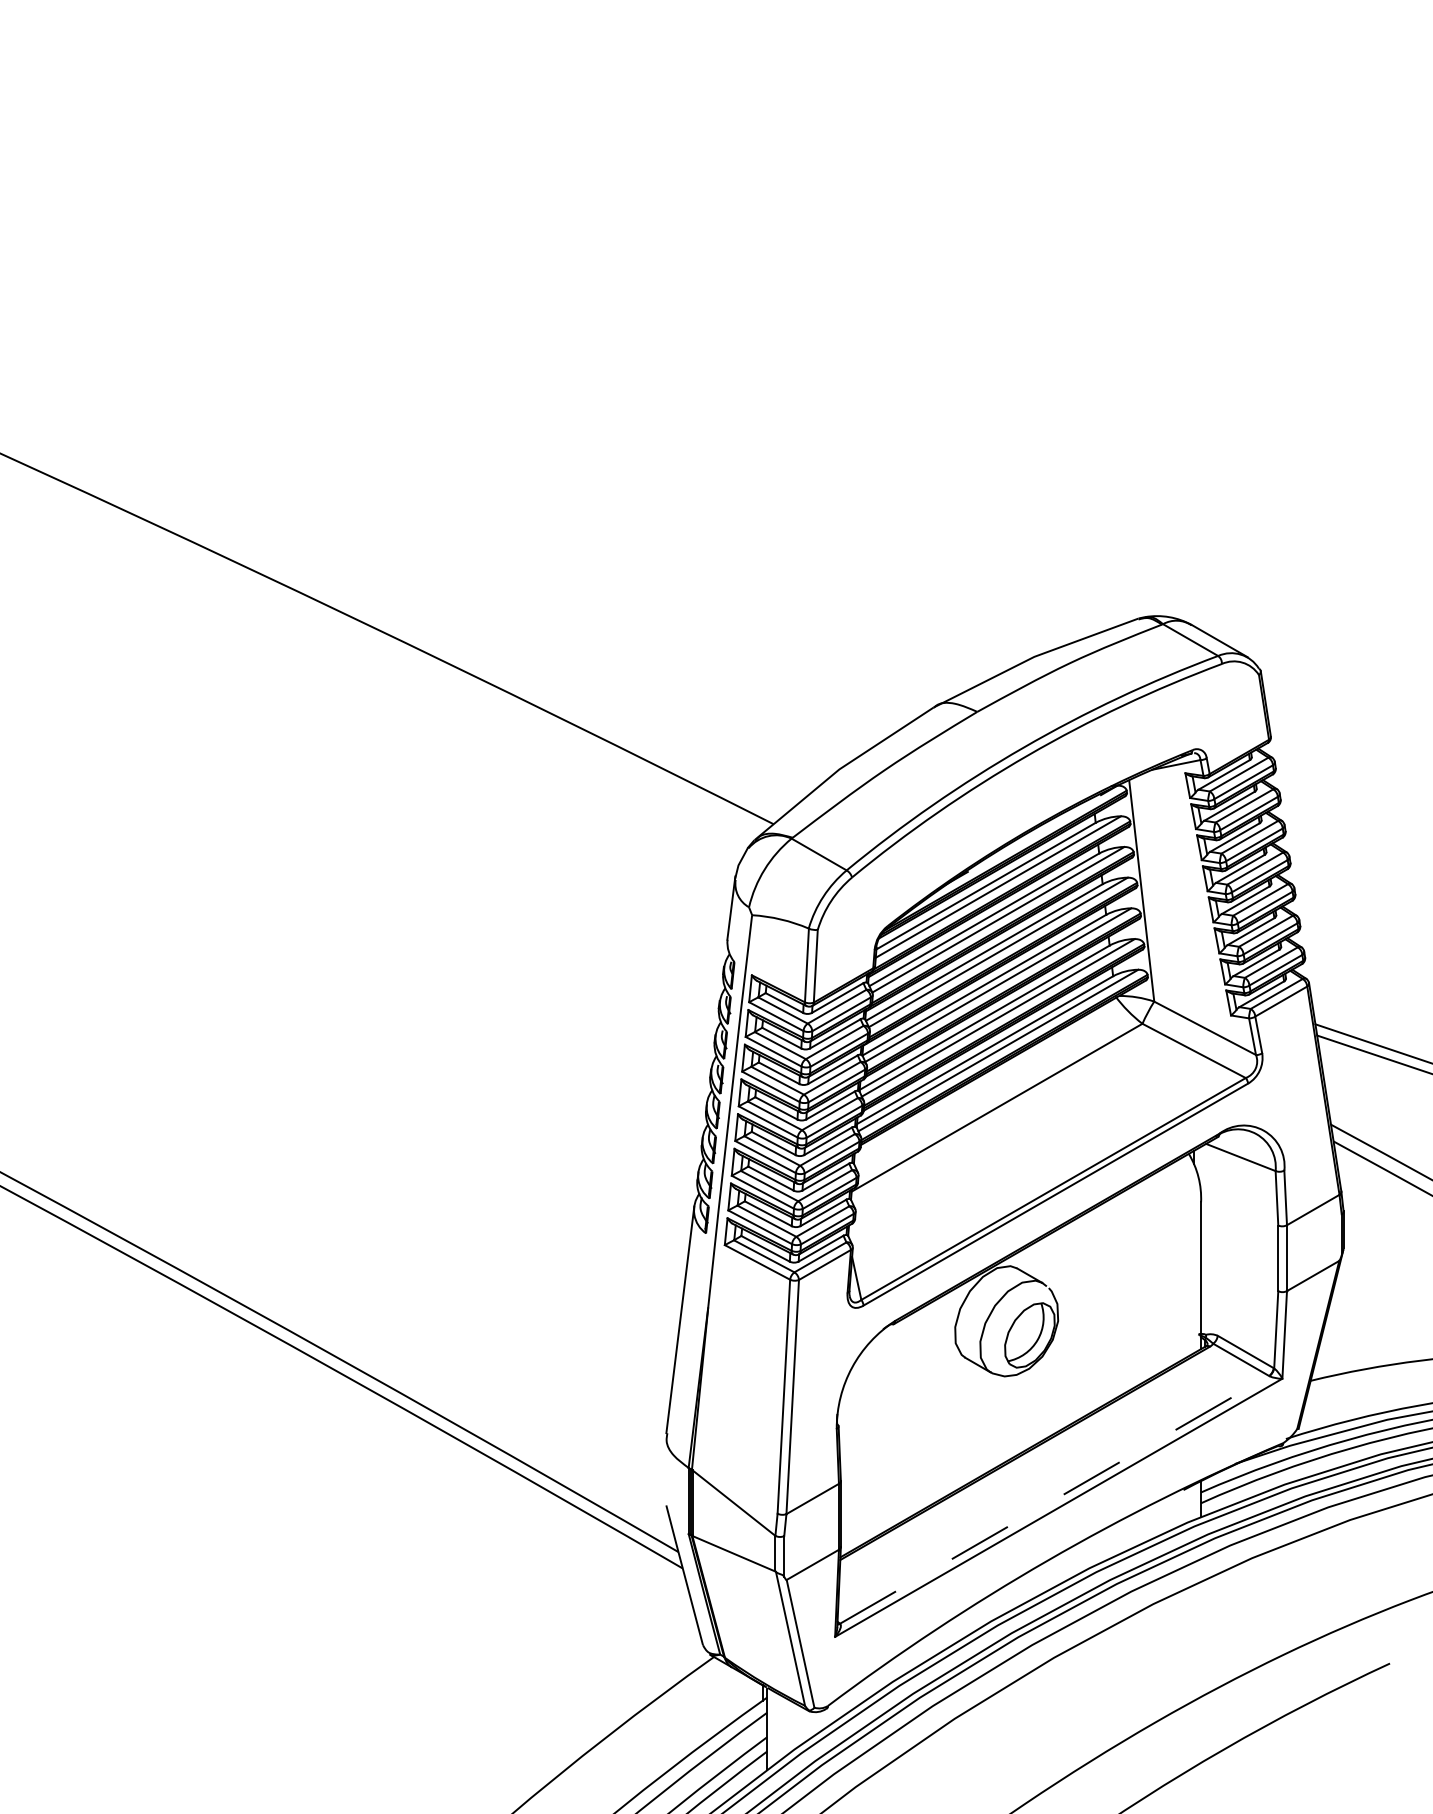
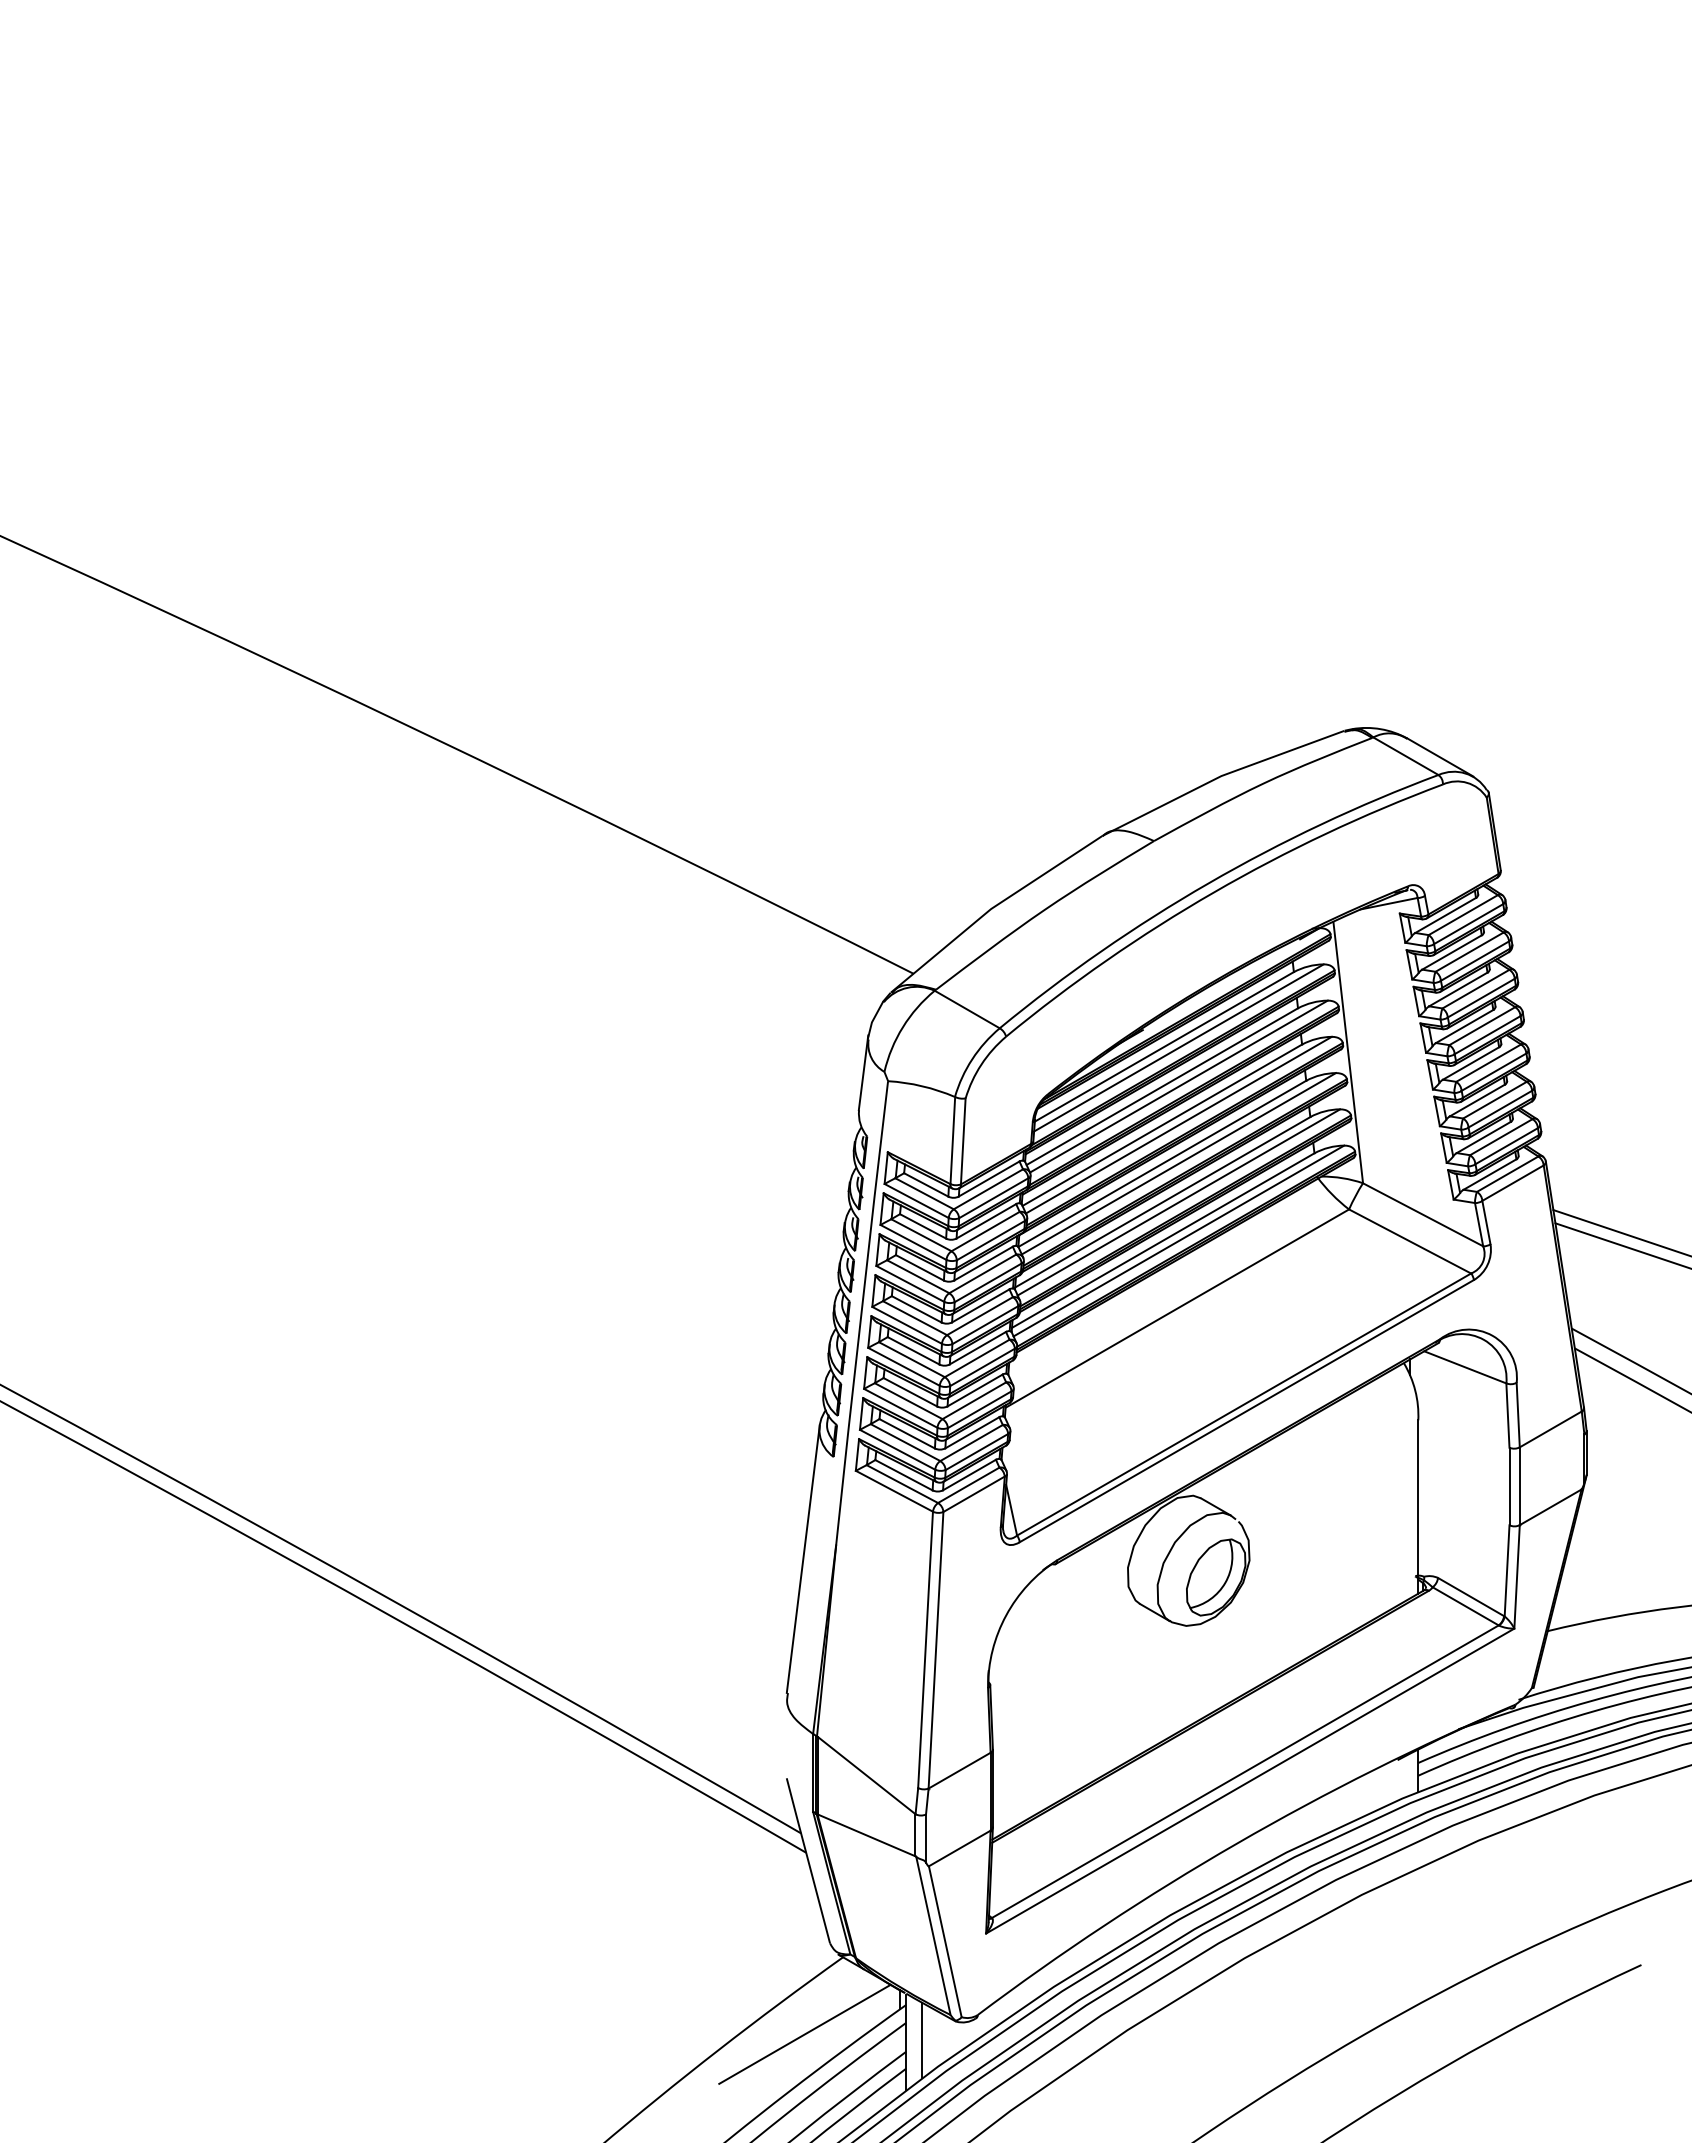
line: (1054, 1499) -> (1245, 1771), dashed -> solid
line: (681, 1721) -> (804, 2033), added
line: (781, 1727) -> (922, 2040), added

